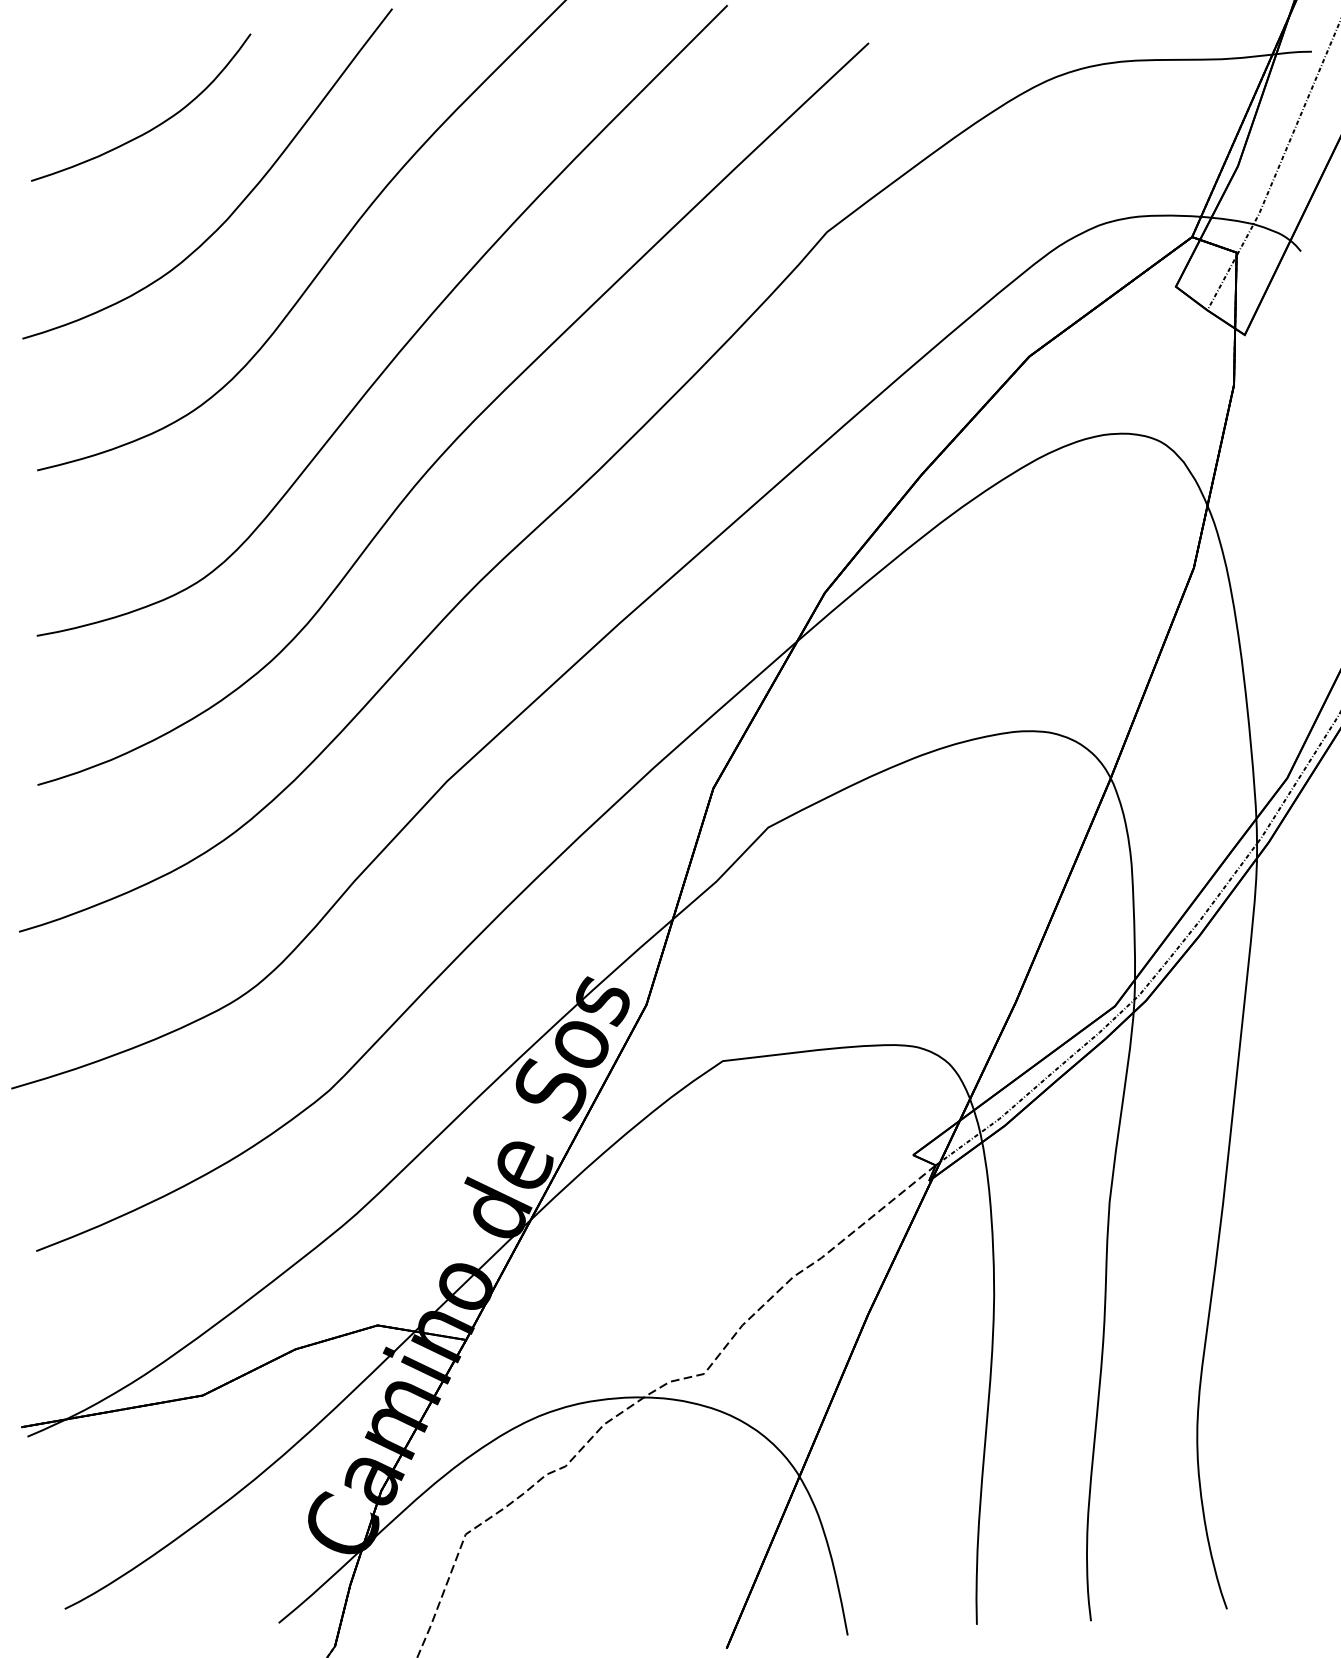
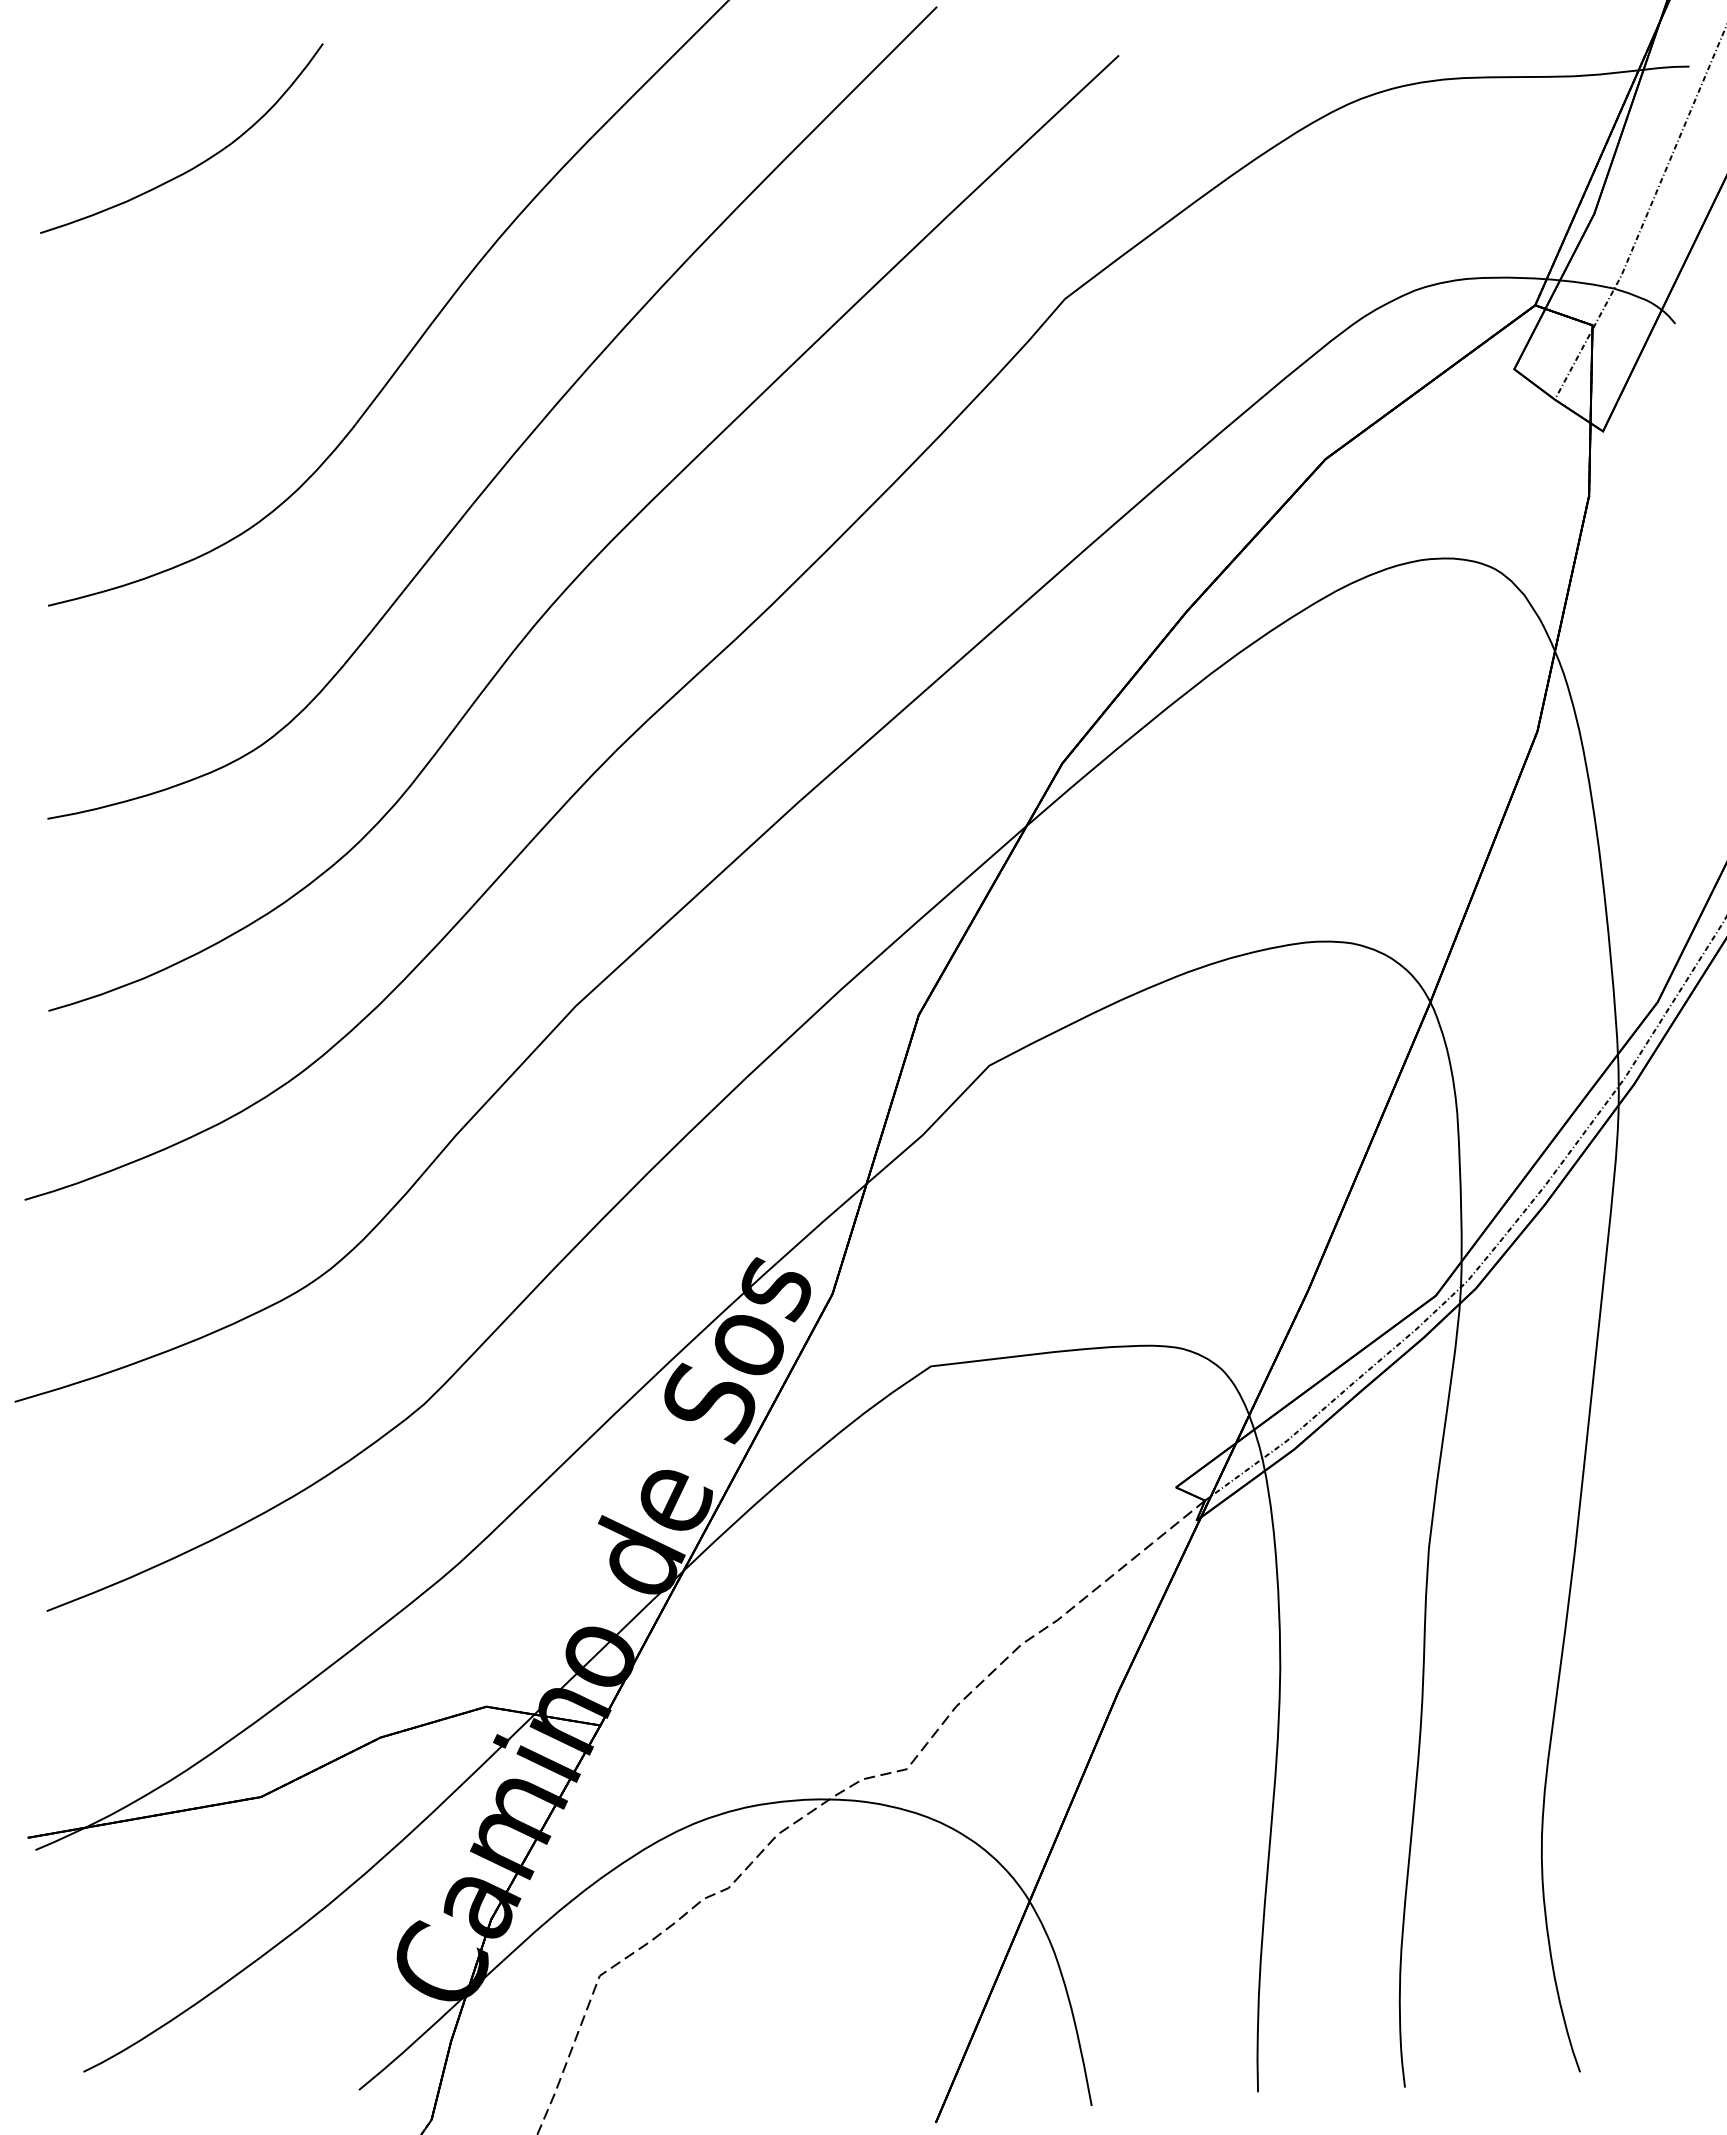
curve: (240, 203) -> (309, 261), removed

